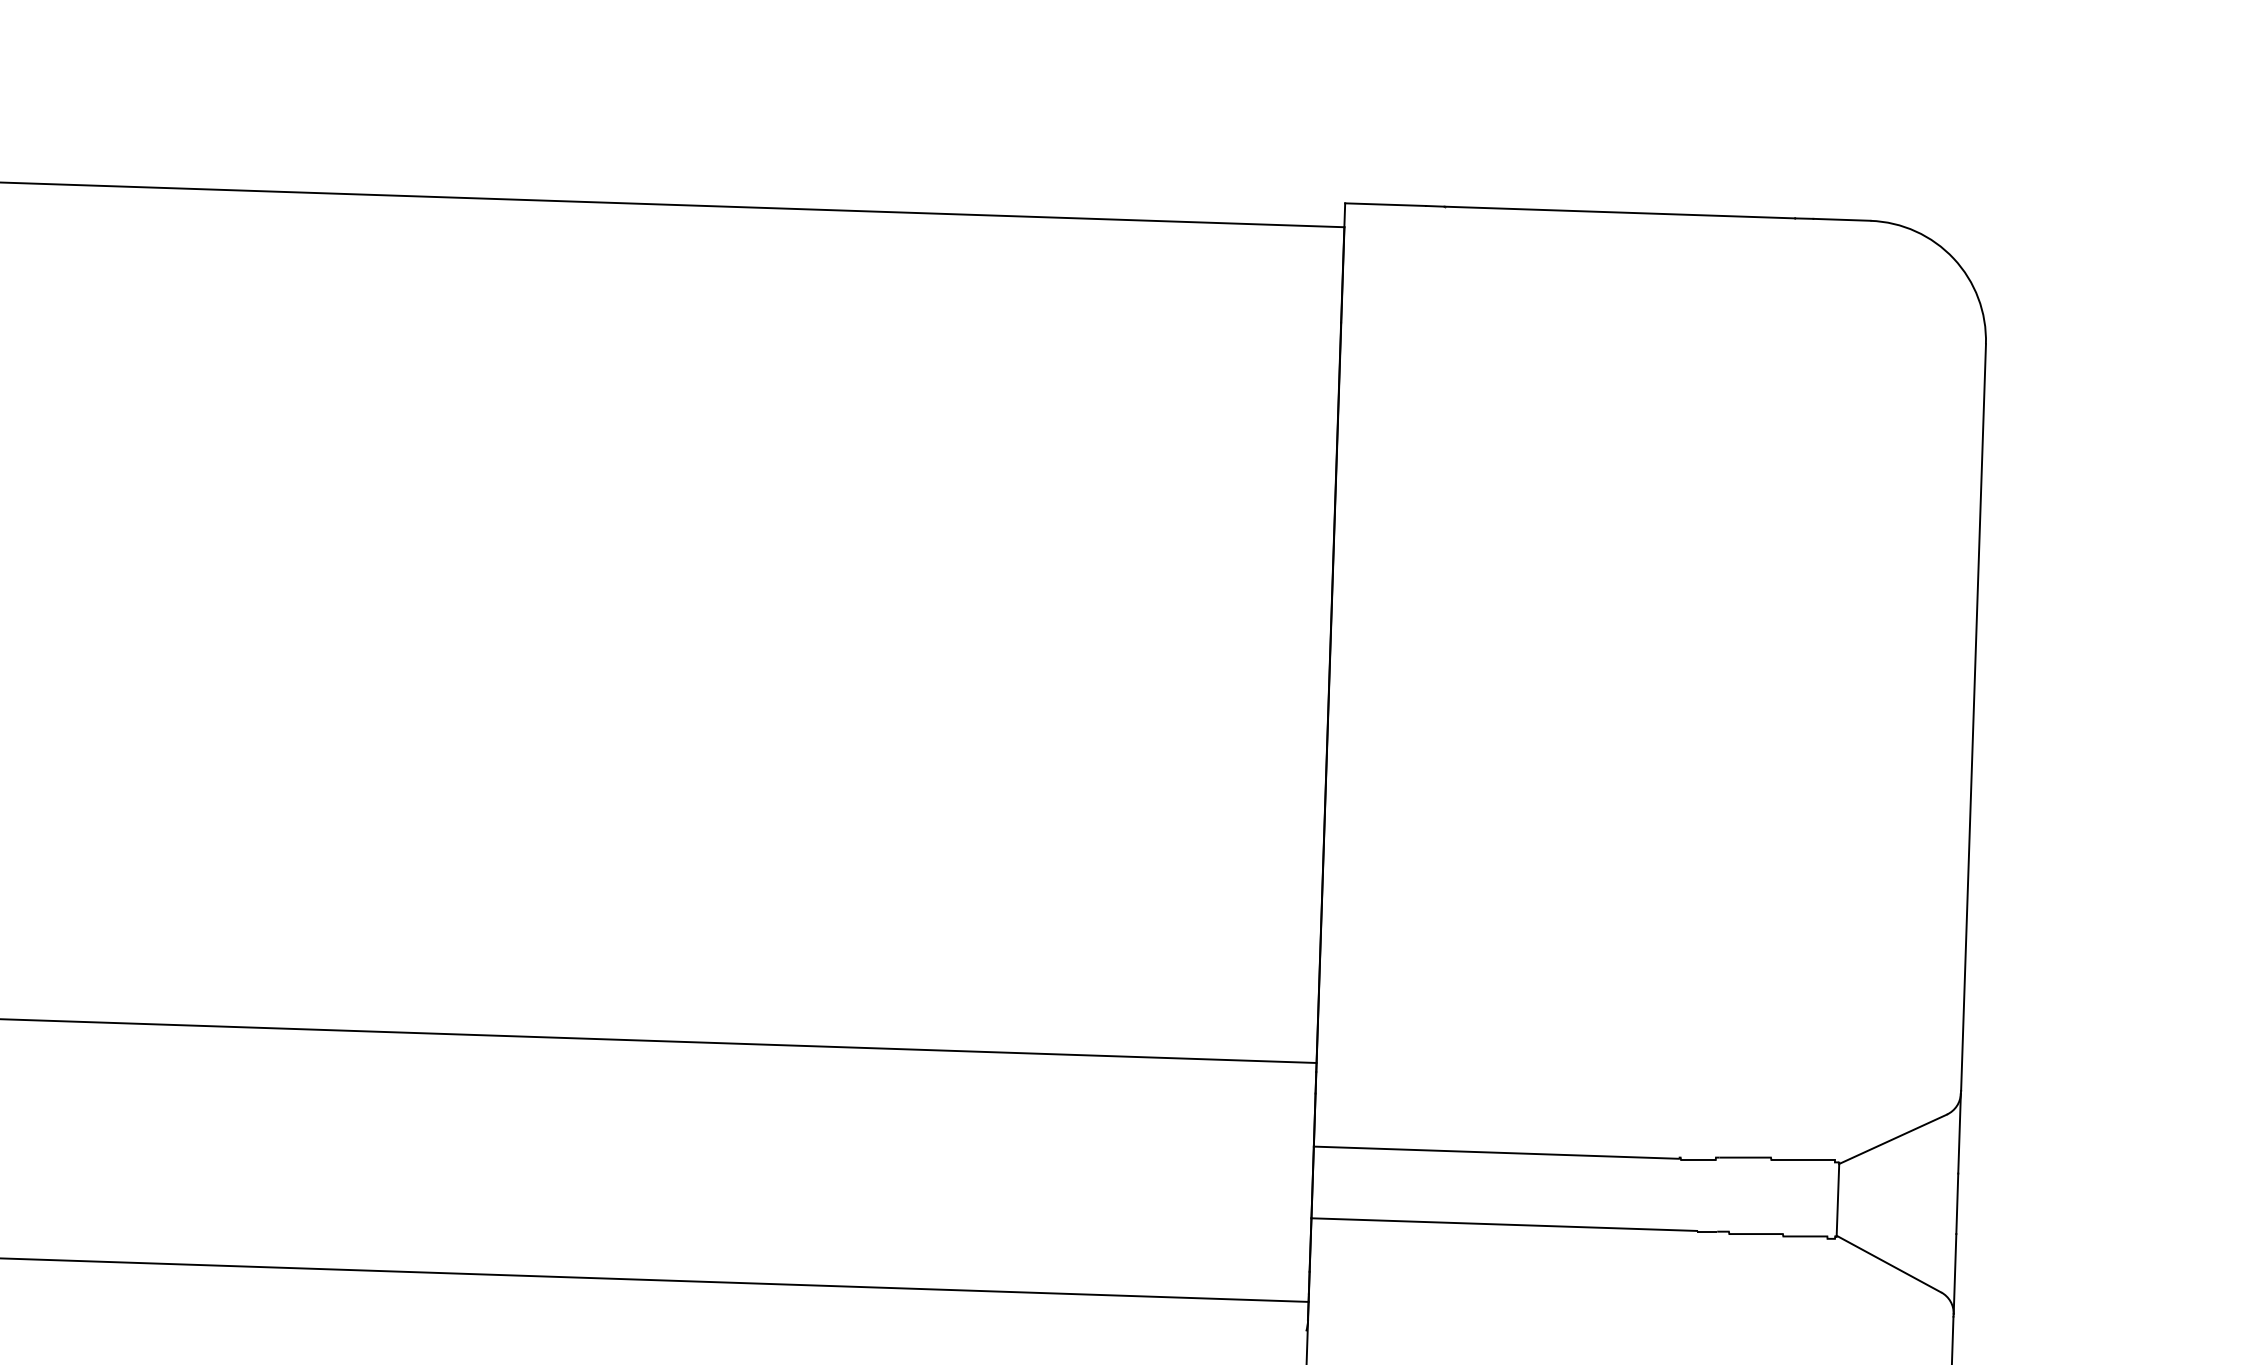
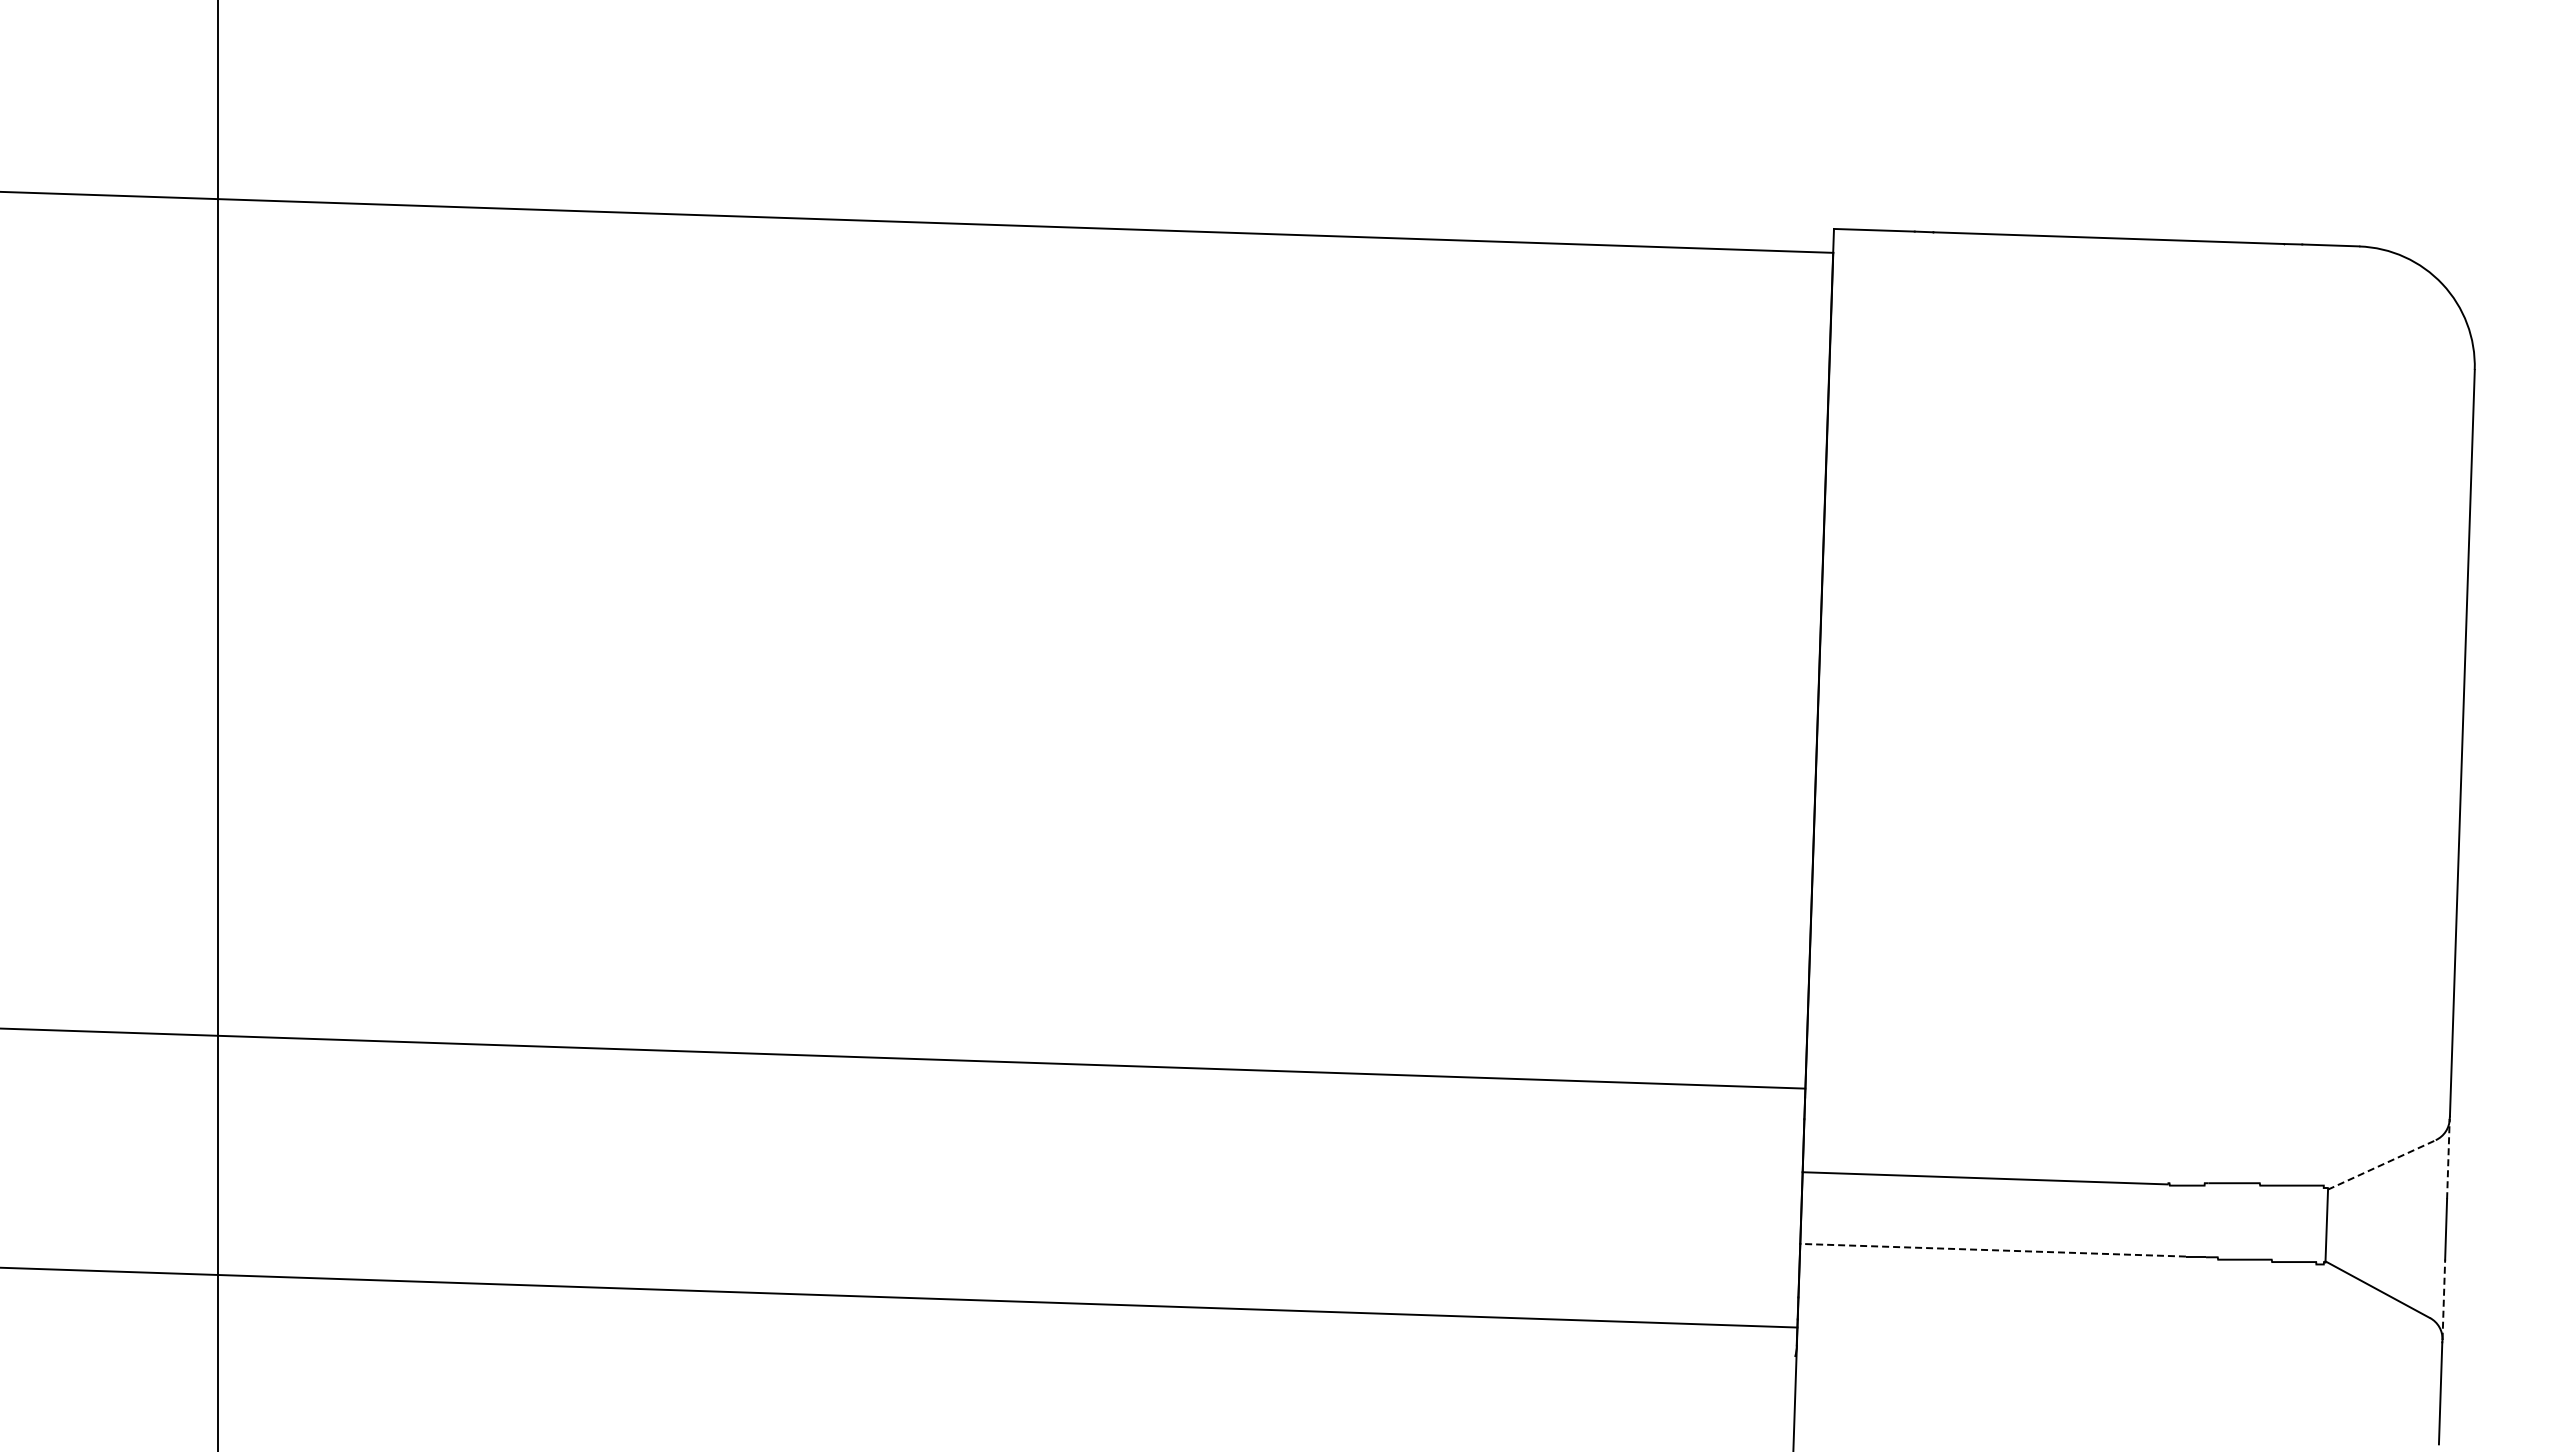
line: (1959, 1132) -> (2448, 1158), solid -> dashed
line: (1893, 1138) -> (2382, 1164), solid -> dashed
line: (1504, 1224) -> (1993, 1250), solid -> dashed
line: (1954, 1273) -> (2443, 1299), solid -> dashed

